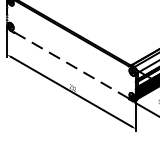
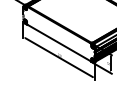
line: (72, 66) -> (59, 43), dashed -> solid

